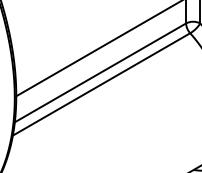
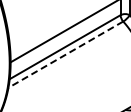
line: (101, 84) -> (65, 54), solid -> dashed

